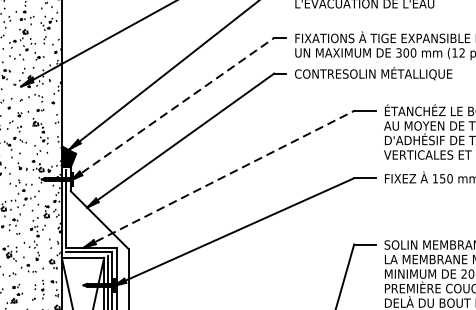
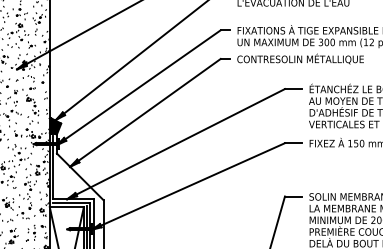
line: (173, 109) -> (139, 87), dashed -> solid
line: (219, 178) -> (176, 143), dashed -> solid

